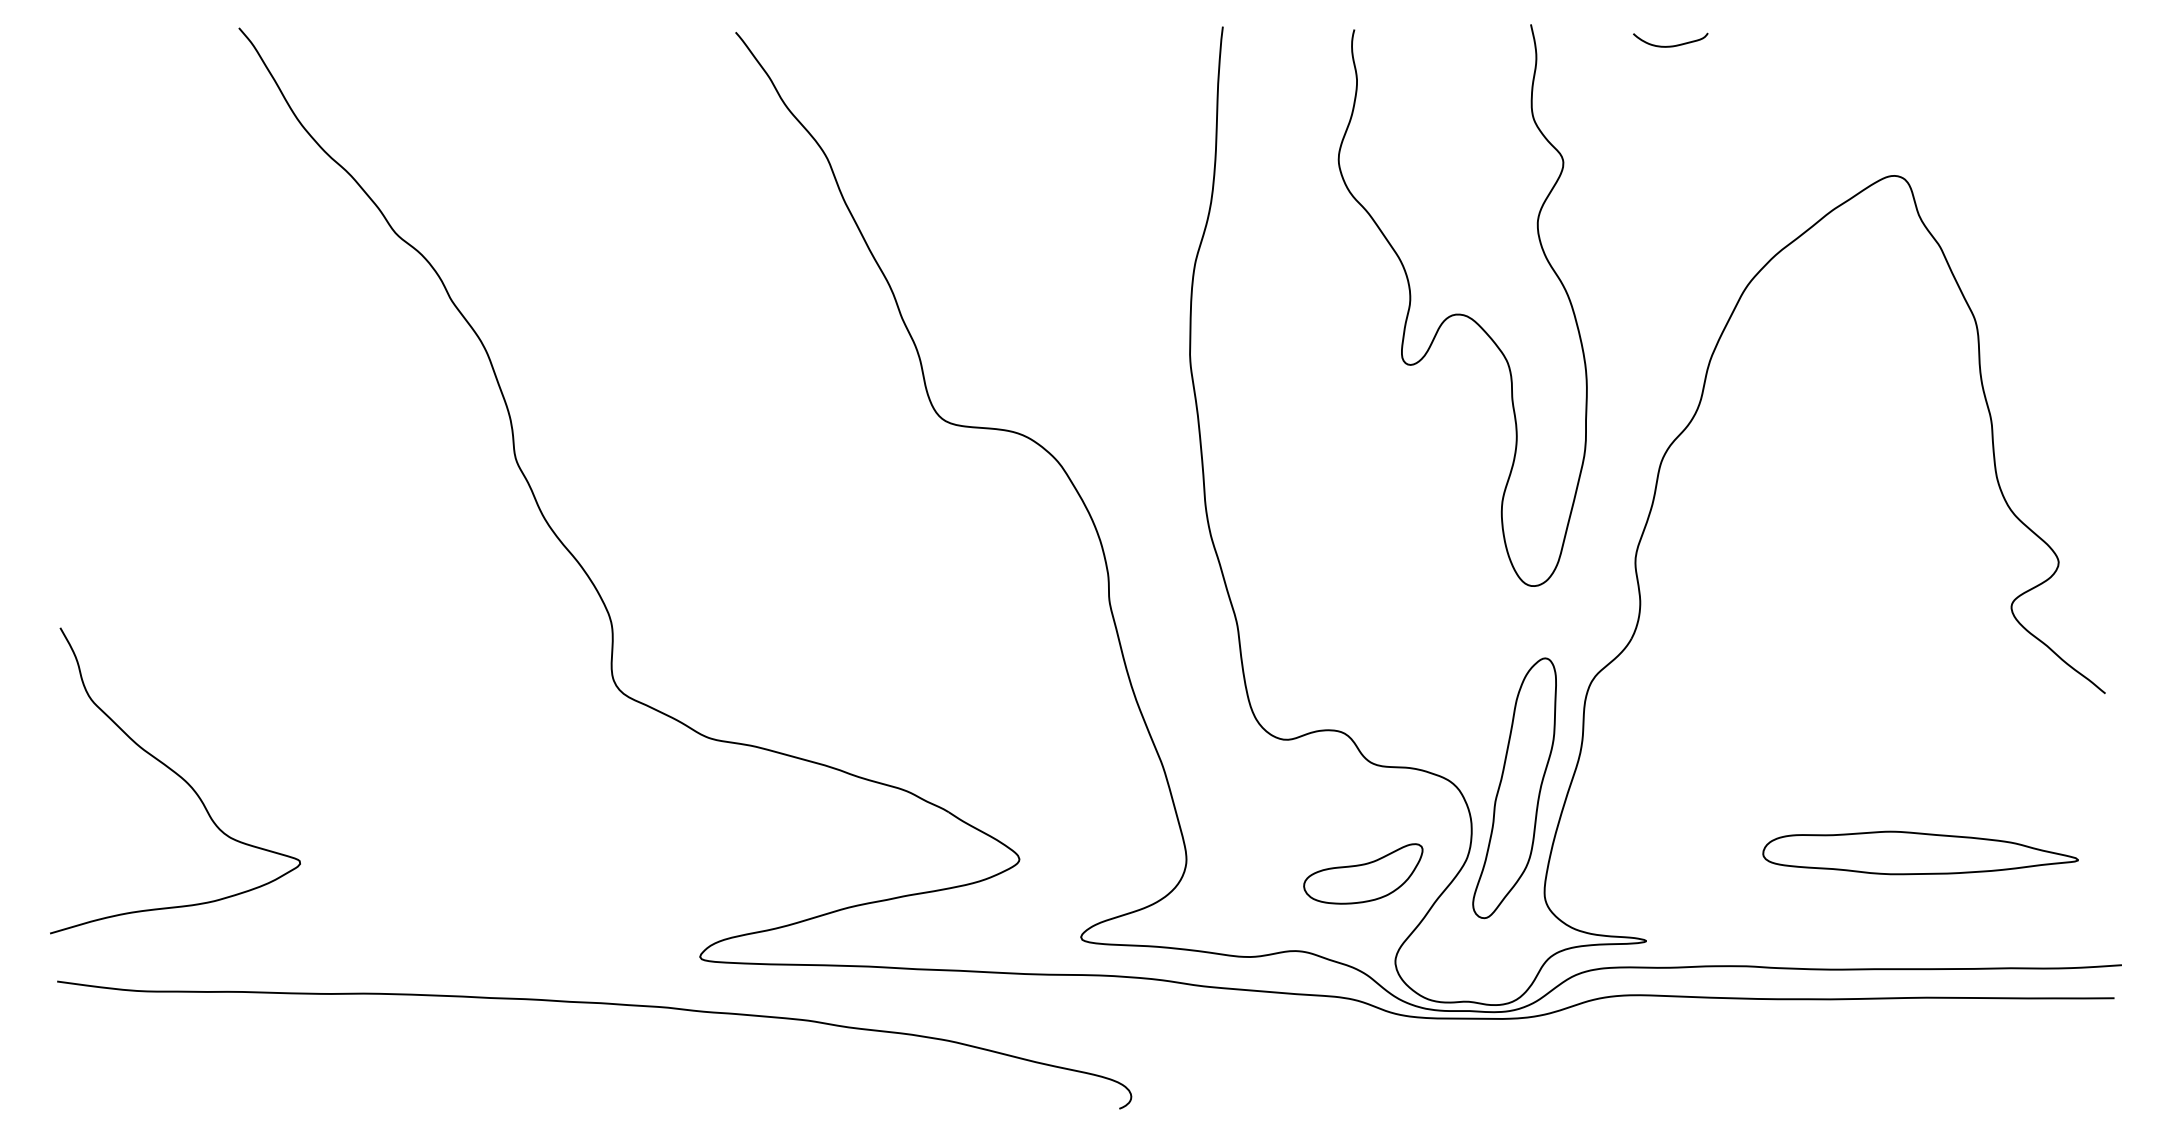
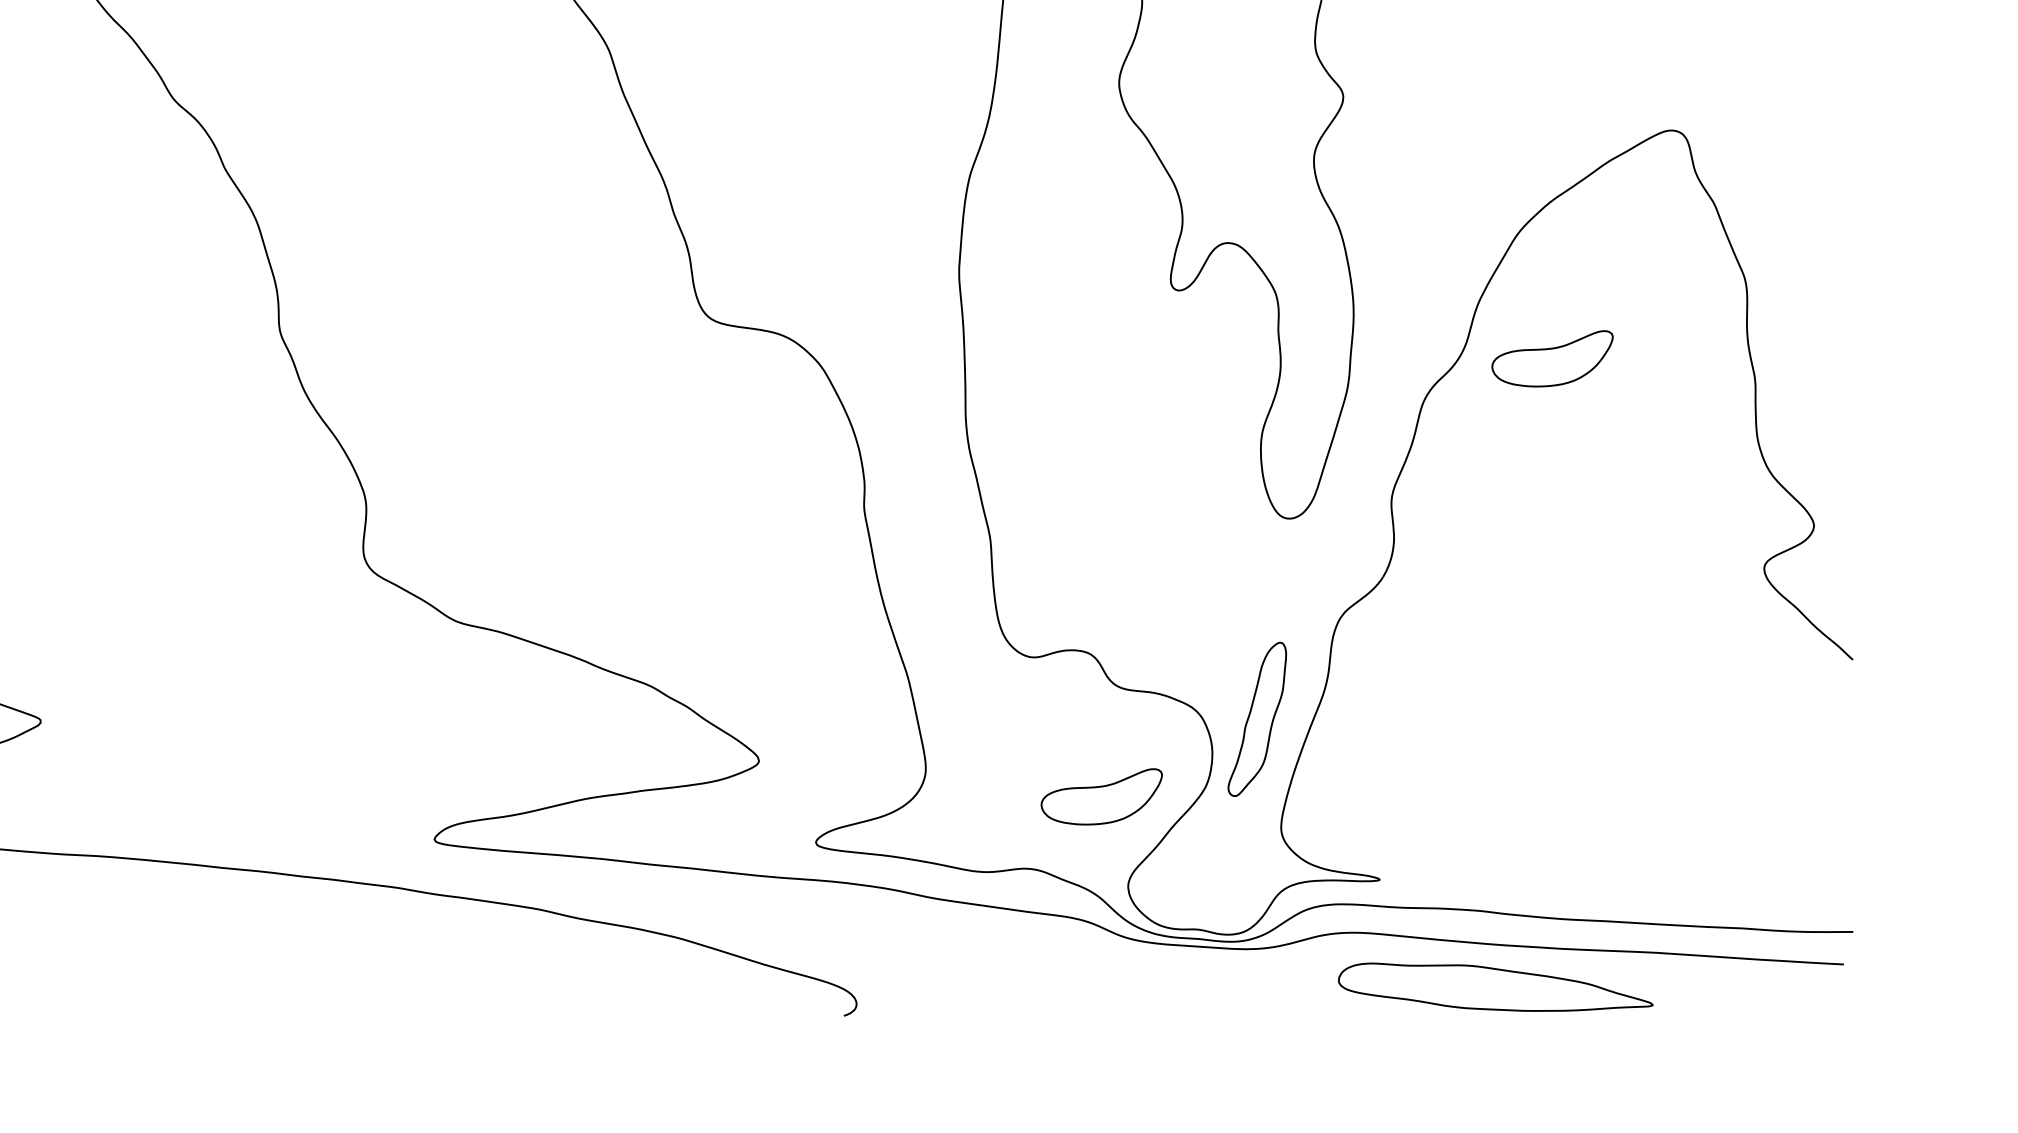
part: (1787, 409) -> (1552, 357), added
part: (1514, 788) -> (1257, 719), size x0.6
part: (1920, 852) -> (1495, 988), moved

